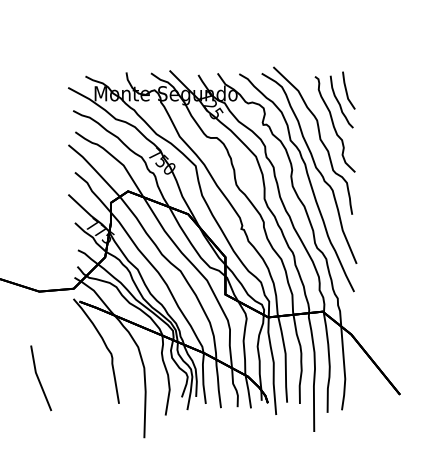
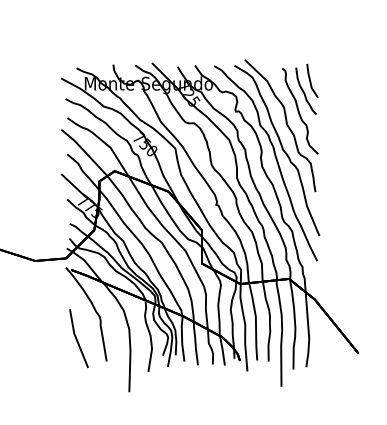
line: (39, 378) -> (77, 338), moved

